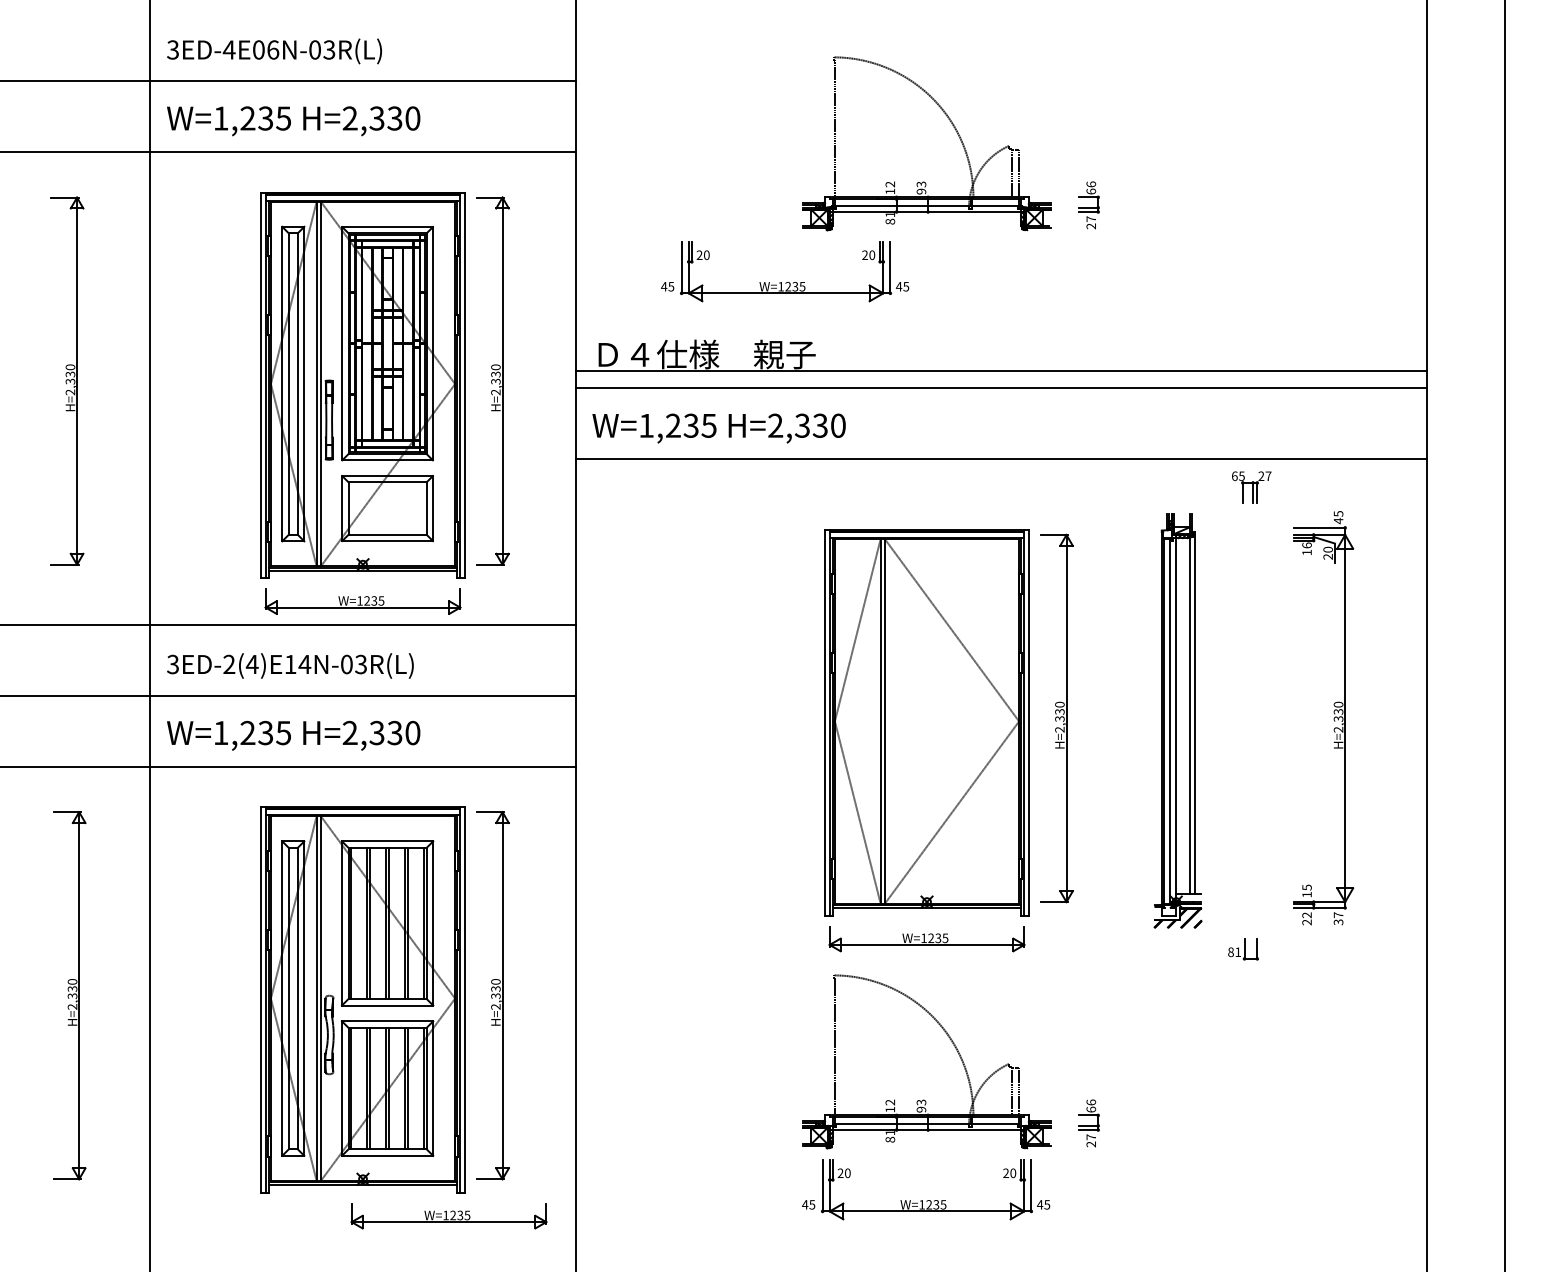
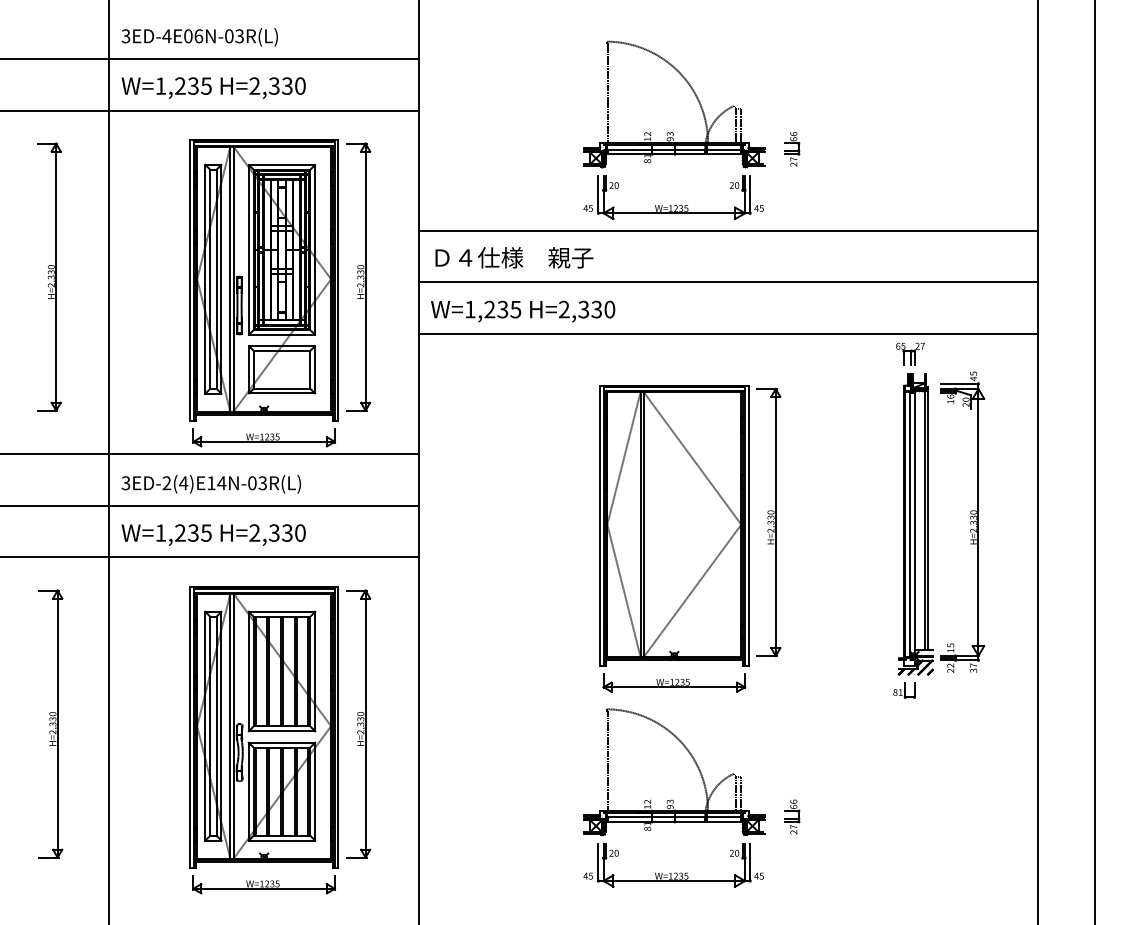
part: (785, 282) -> (673, 205), moved
line: (1000, 371) -> (727, 230), moved
part: (1177, 720) -> (915, 523), moved
part: (448, 1216) -> (263, 884), moved

